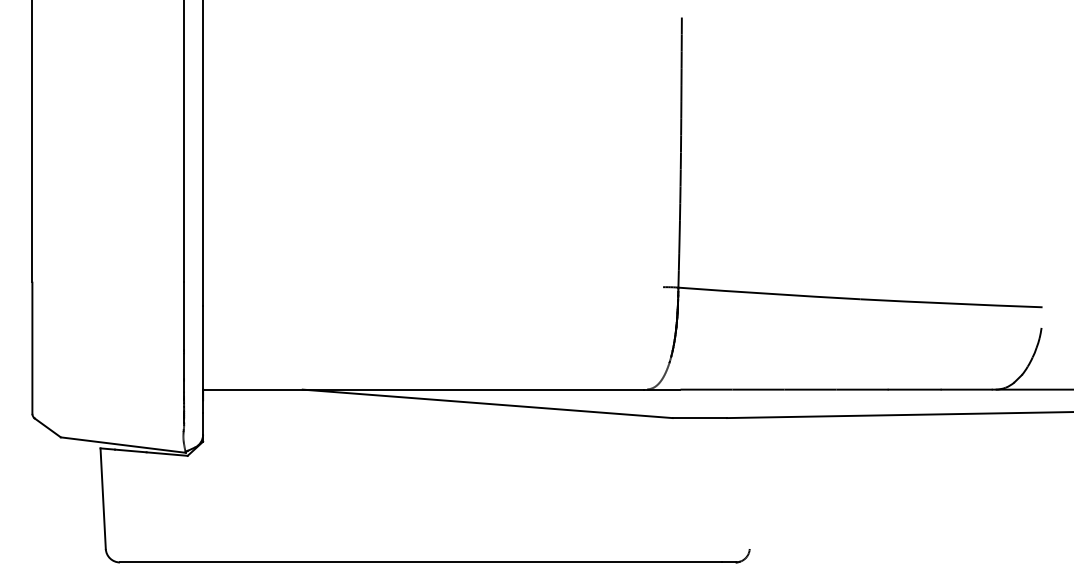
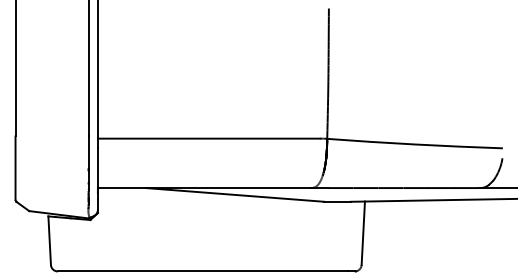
line: (432, 286) -> (208, 138), added
line: (751, 481) -> (362, 232), added

